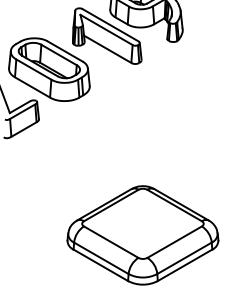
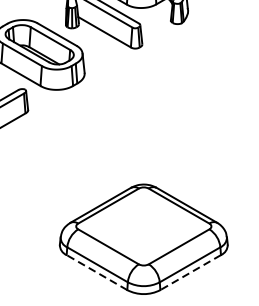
line: (100, 265) -> (96, 272), solid -> dashed
line: (184, 265) -> (190, 272), solid -> dashed

